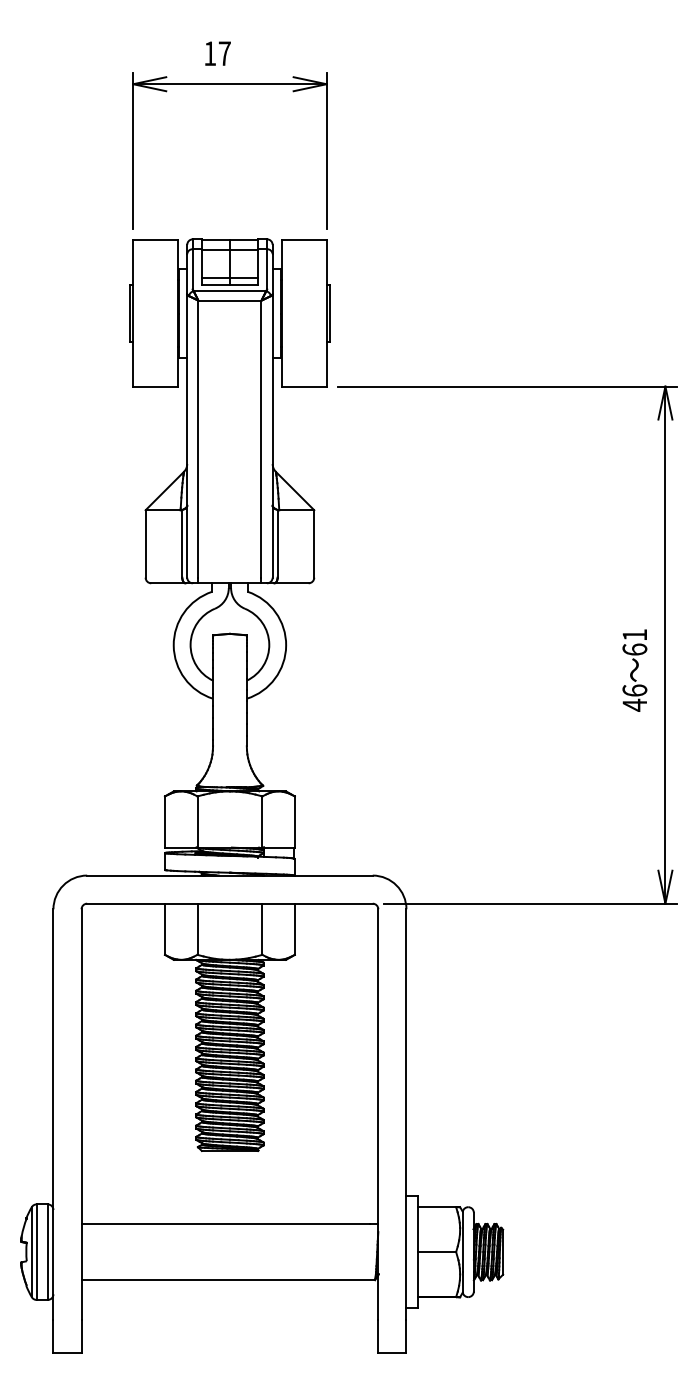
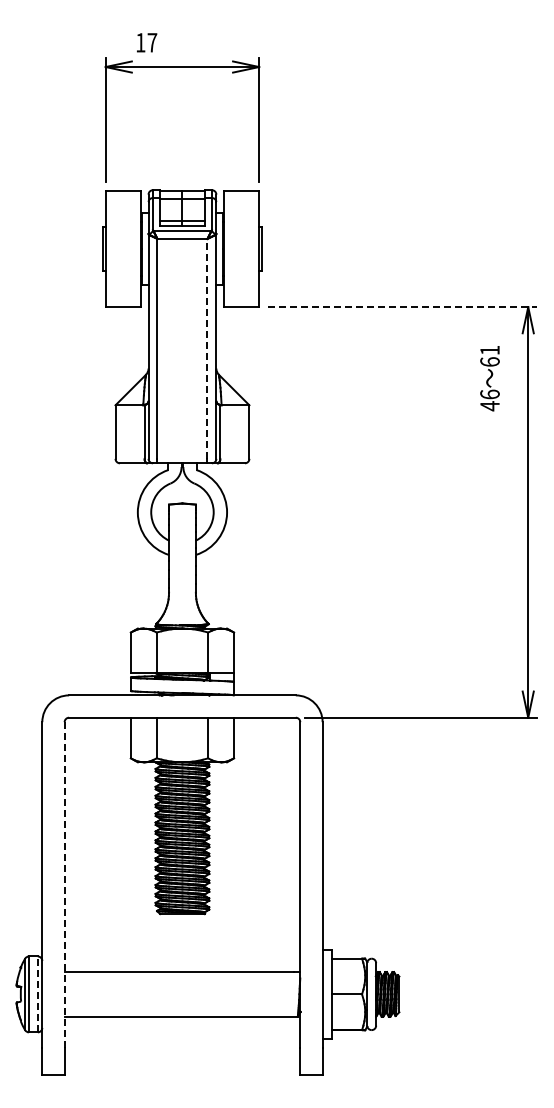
text: (218, 53) -> (147, 42), moved
line: (507, 387) -> (402, 307), solid -> dashed
line: (261, 438) -> (207, 348), solid -> dashed
text: (634, 670) -> (489, 378), moved
line: (81, 1114) -> (64, 885), solid -> dashed
line: (47, 1252) -> (37, 994), solid -> dashed

